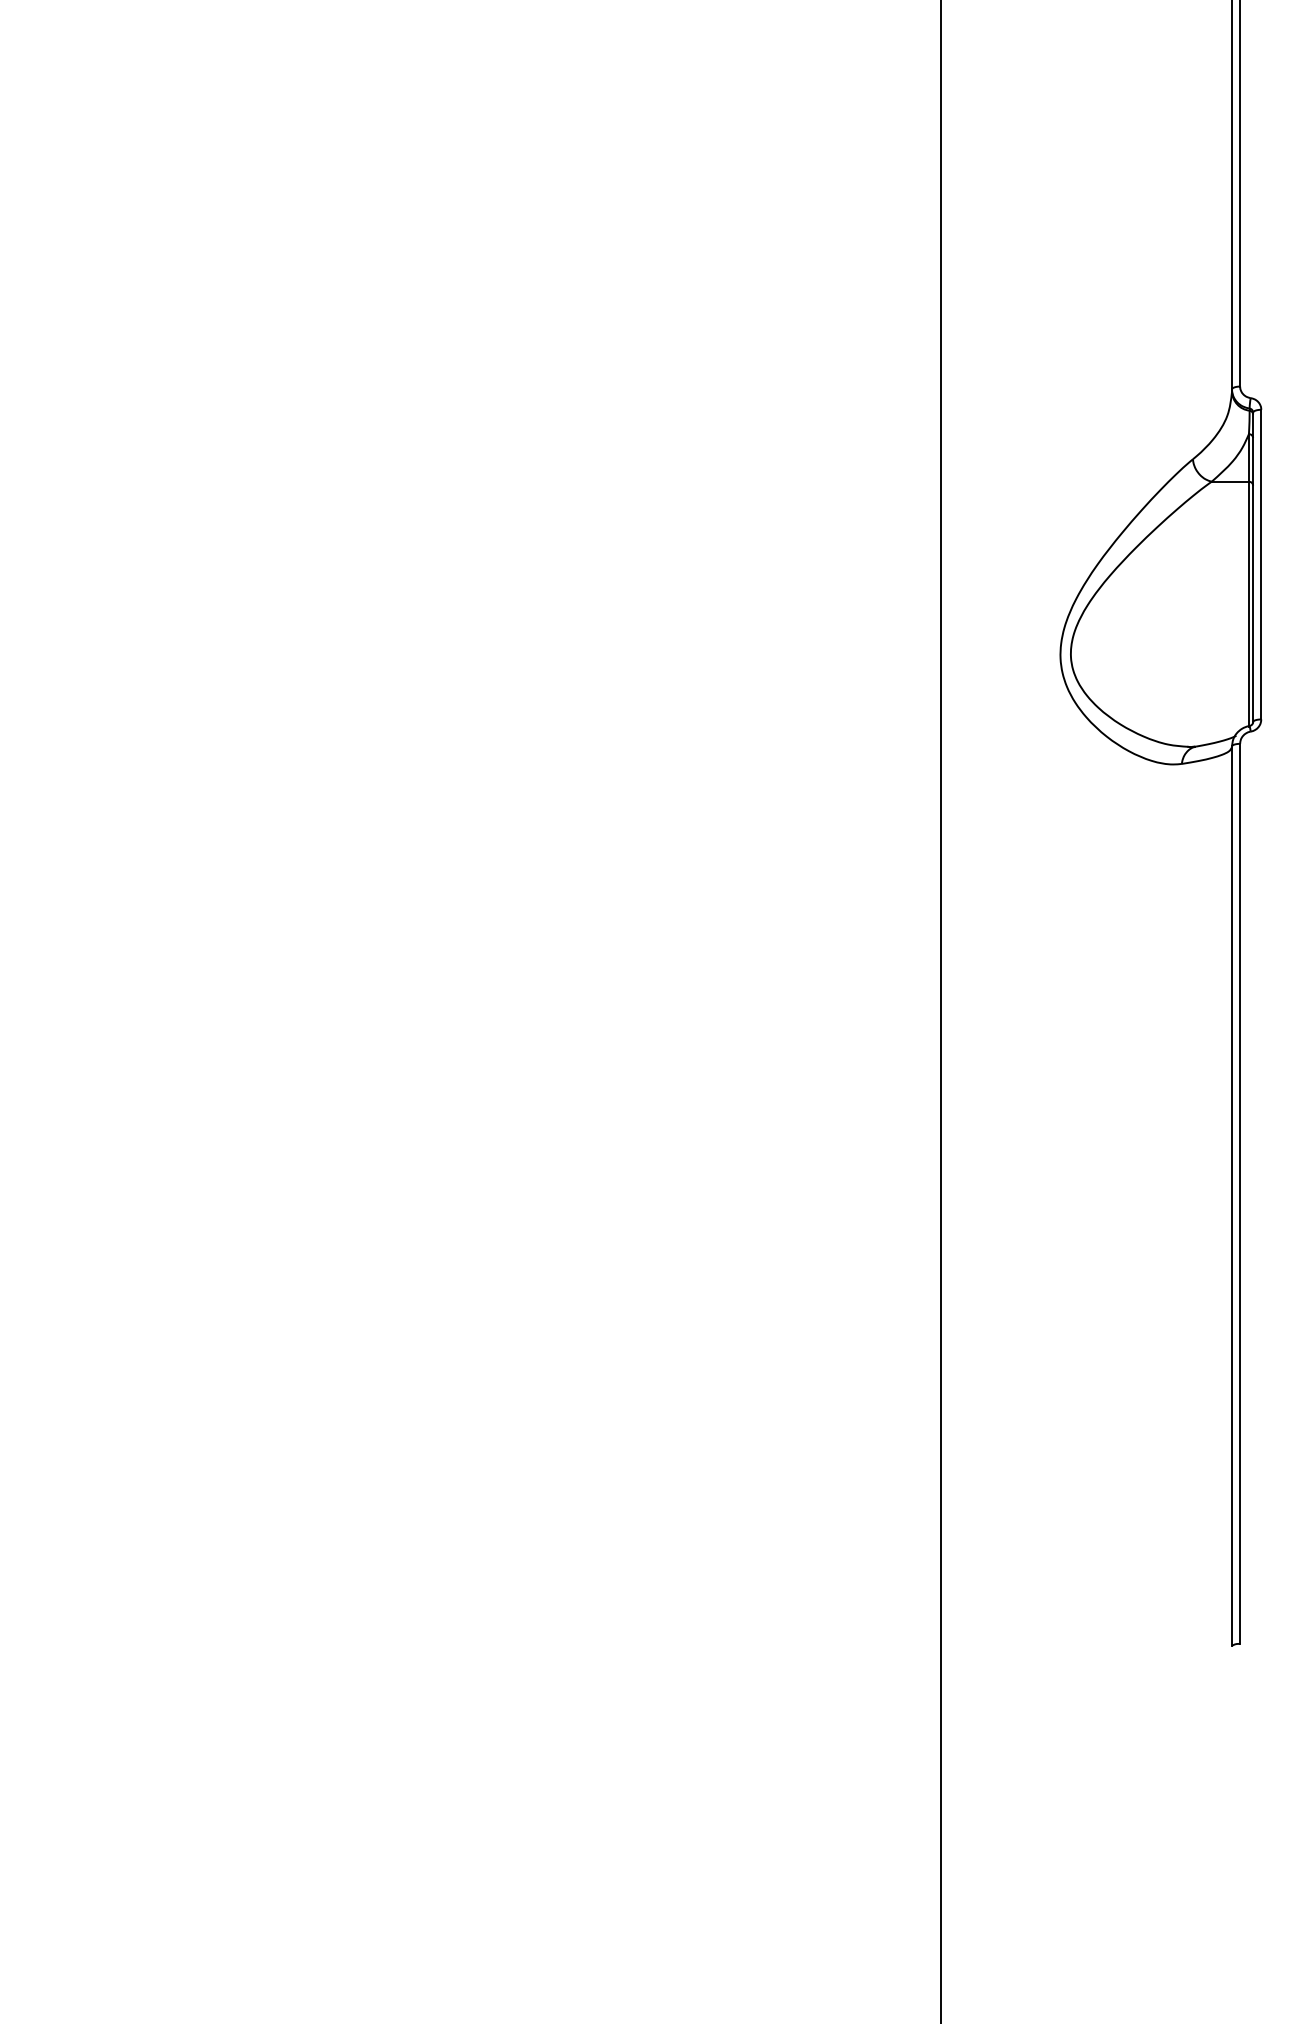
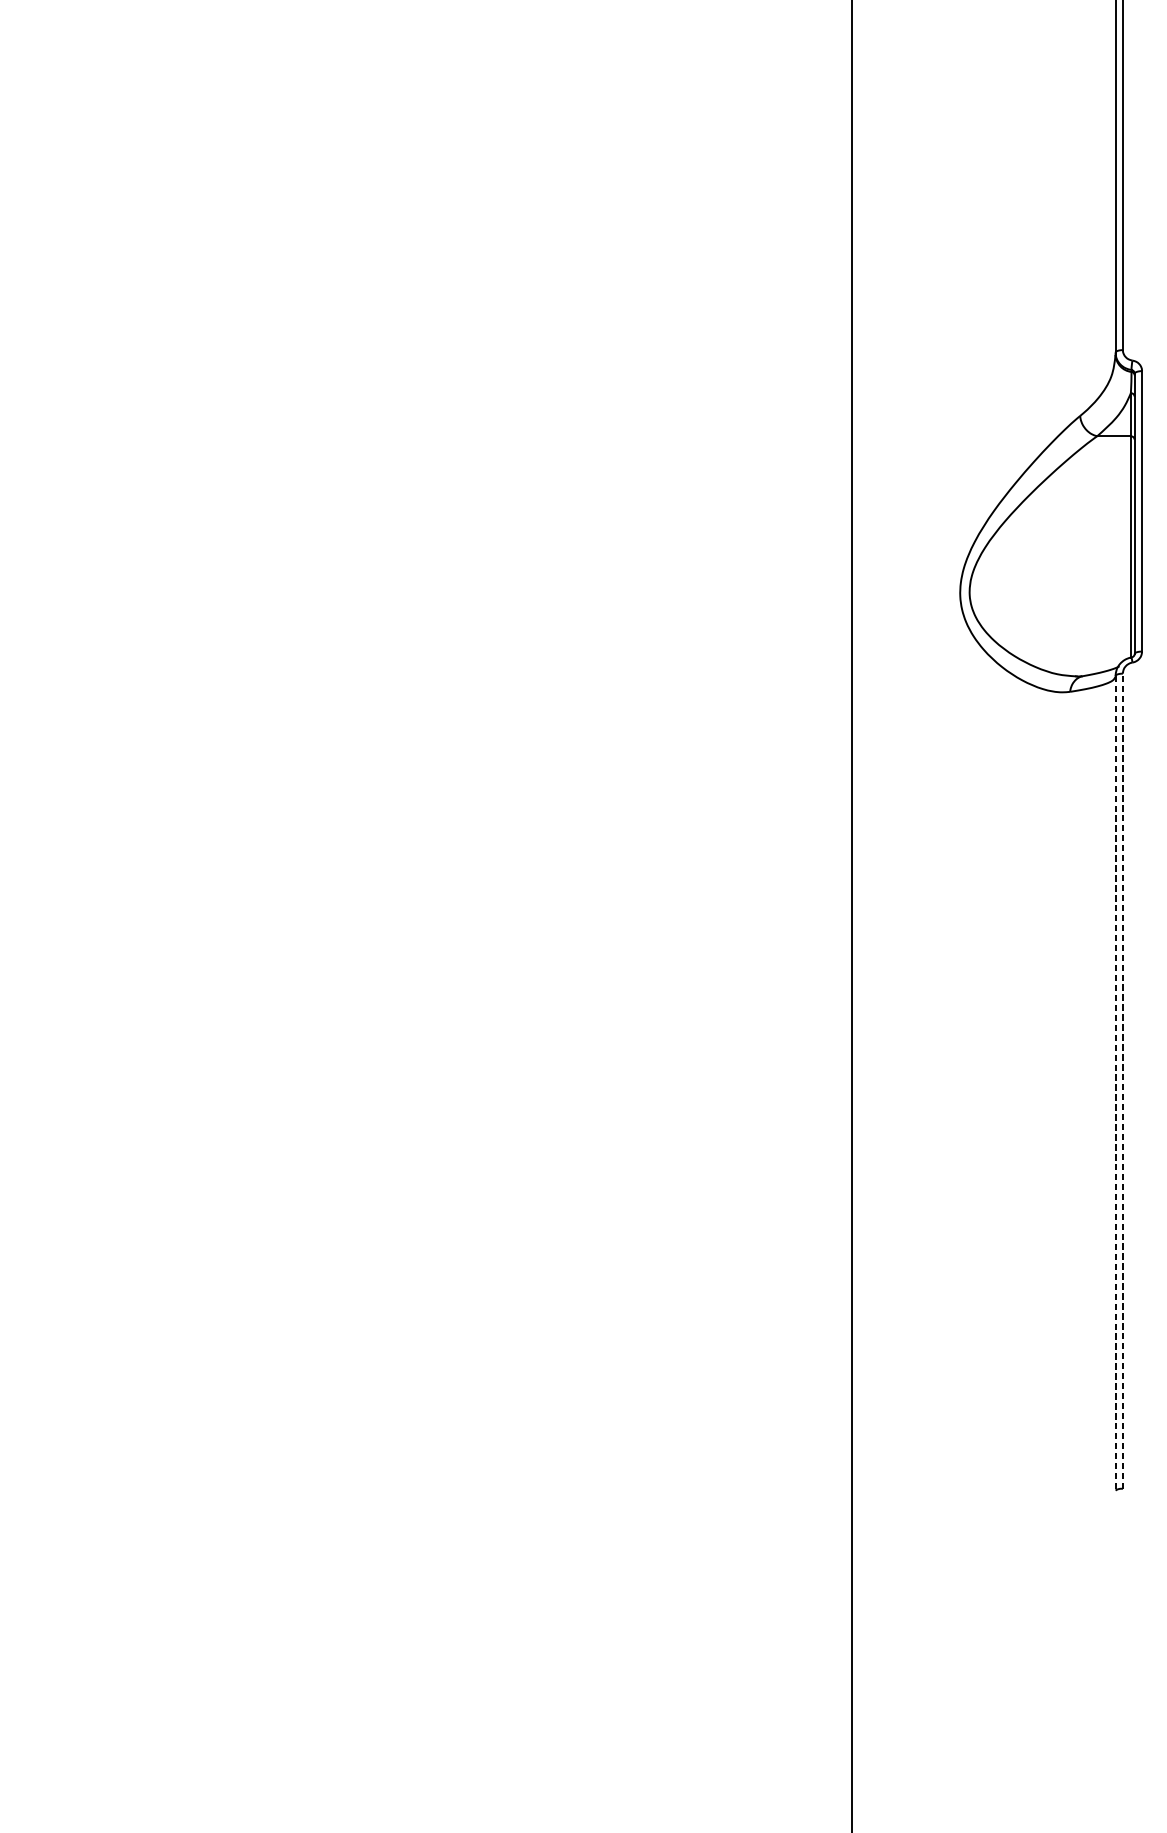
line: (1240, 1193) -> (1123, 1080), solid -> dashed
line: (1232, 1196) -> (1115, 1083), solid -> dashed

